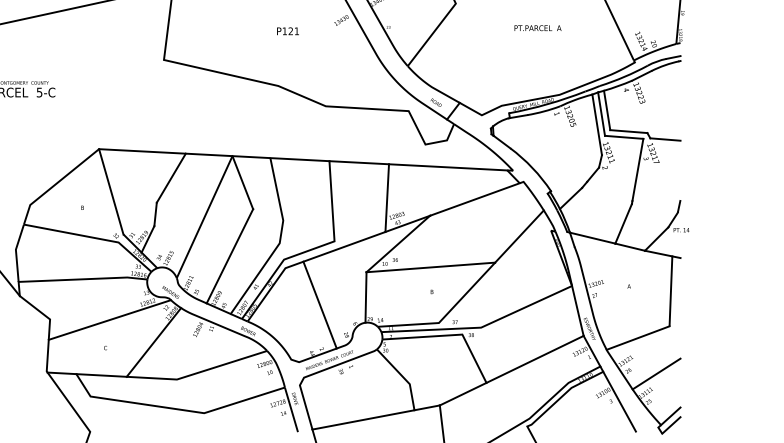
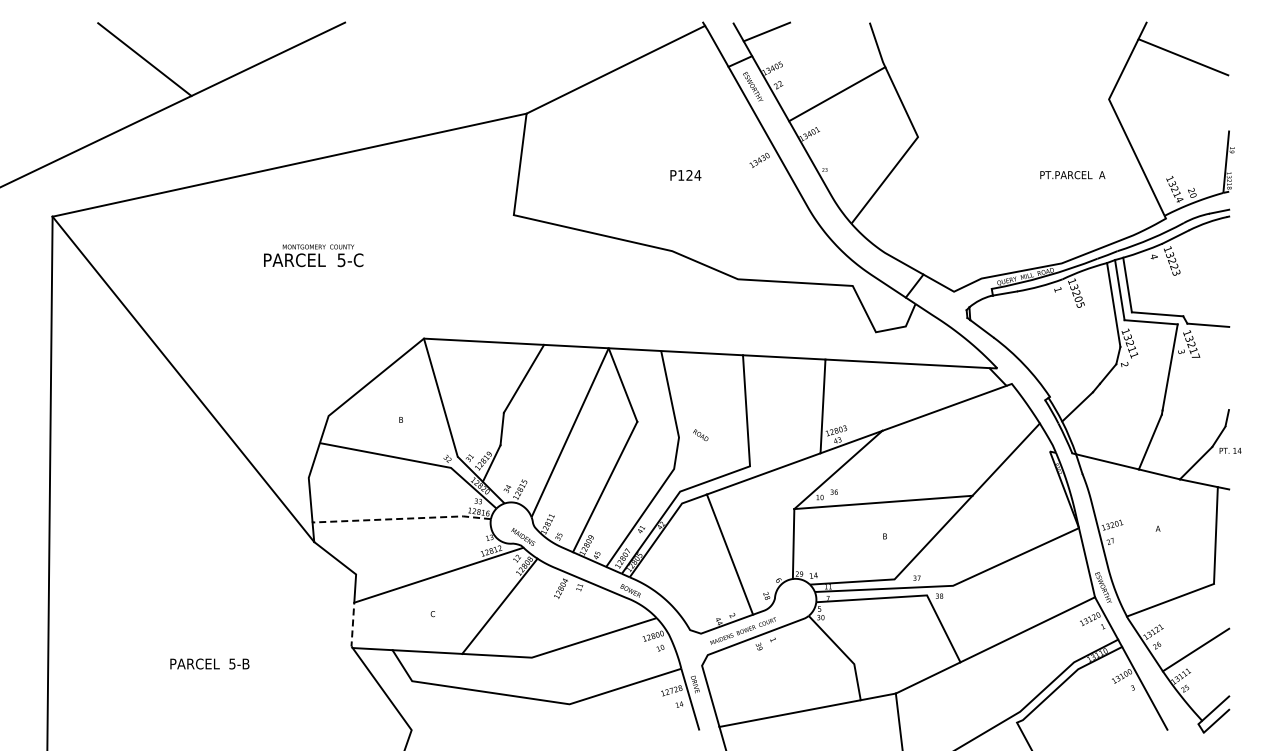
text: (537, 28) -> (1072, 175), moved
text: (296, 31) -> (697, 175), P121 -> P124
text: (435, 102) -> (700, 435), moved
line: (83, 279) -> (402, 518), solid -> dashed
line: (47, 357) -> (352, 626), solid -> dashed

